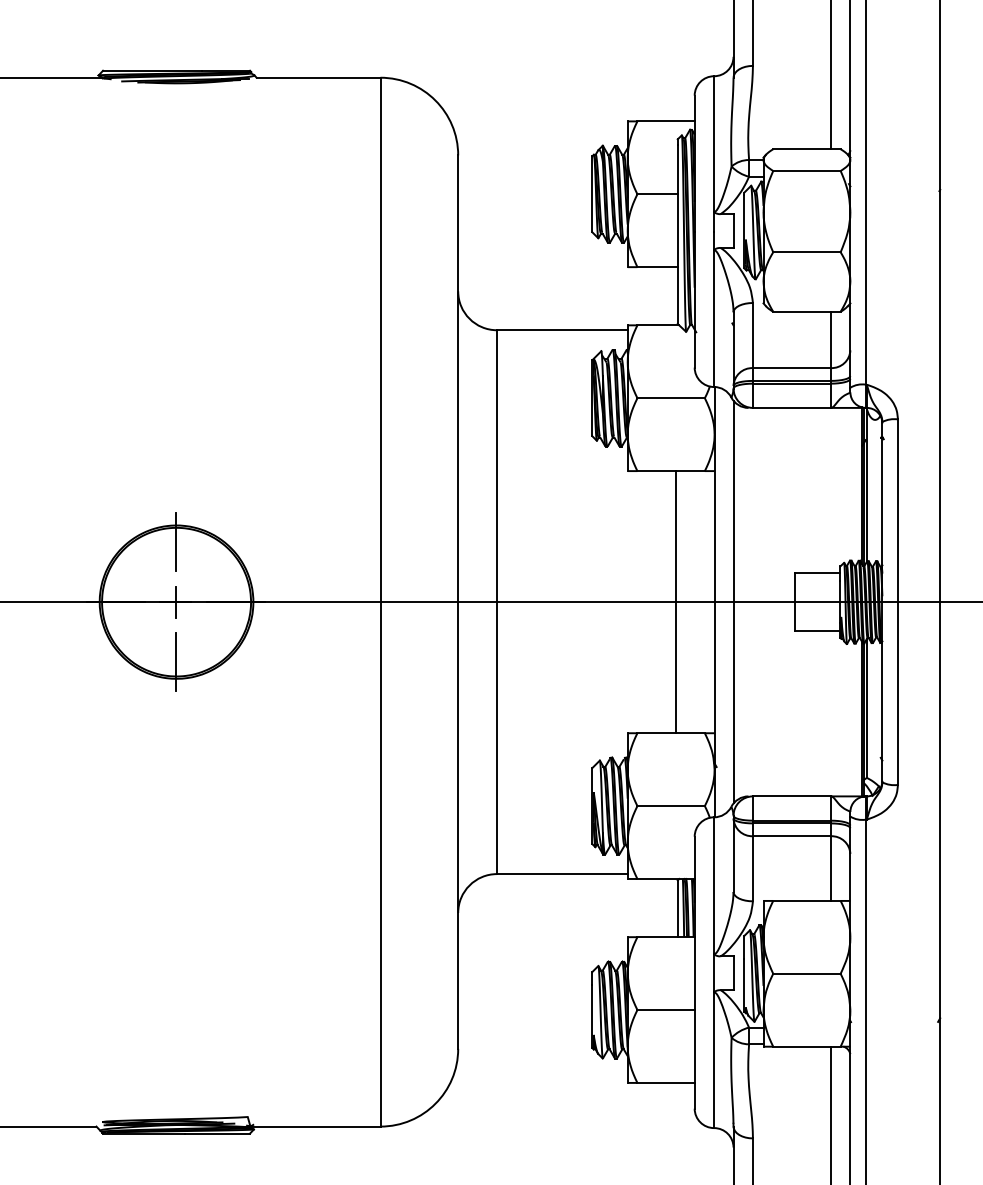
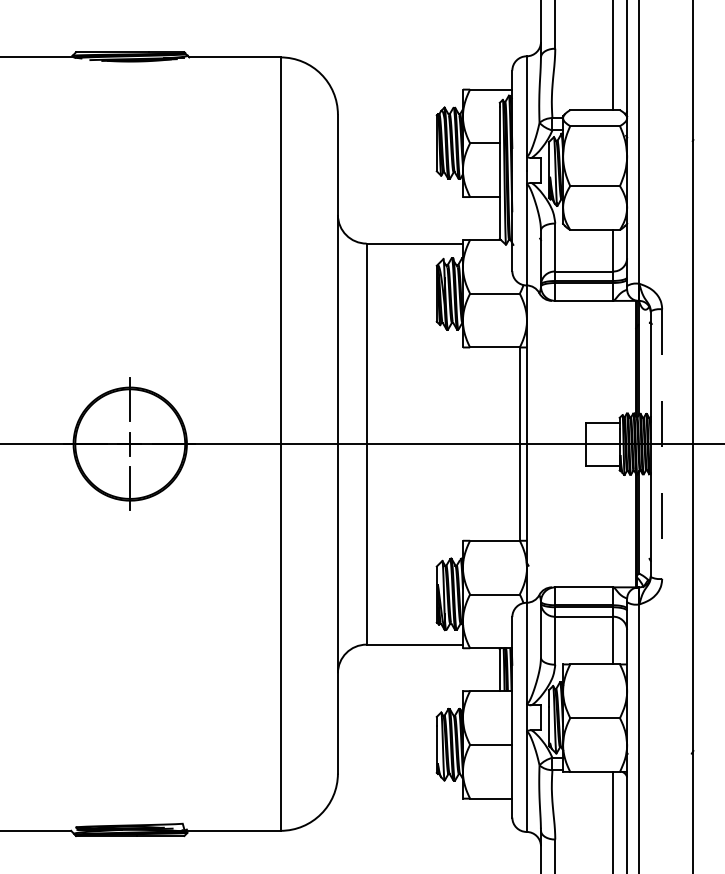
line: (734, 601) -> (541, 443), removed
line: (675, 602) -> (520, 444), moved
line: (897, 602) -> (661, 444), solid -> dashed

